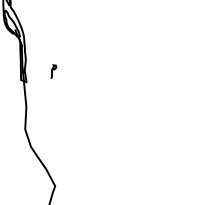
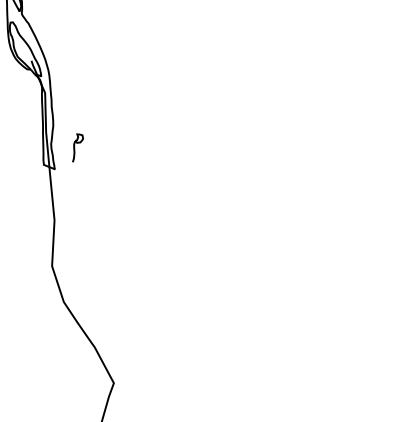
part: (53, 71) -> (77, 147), moved

